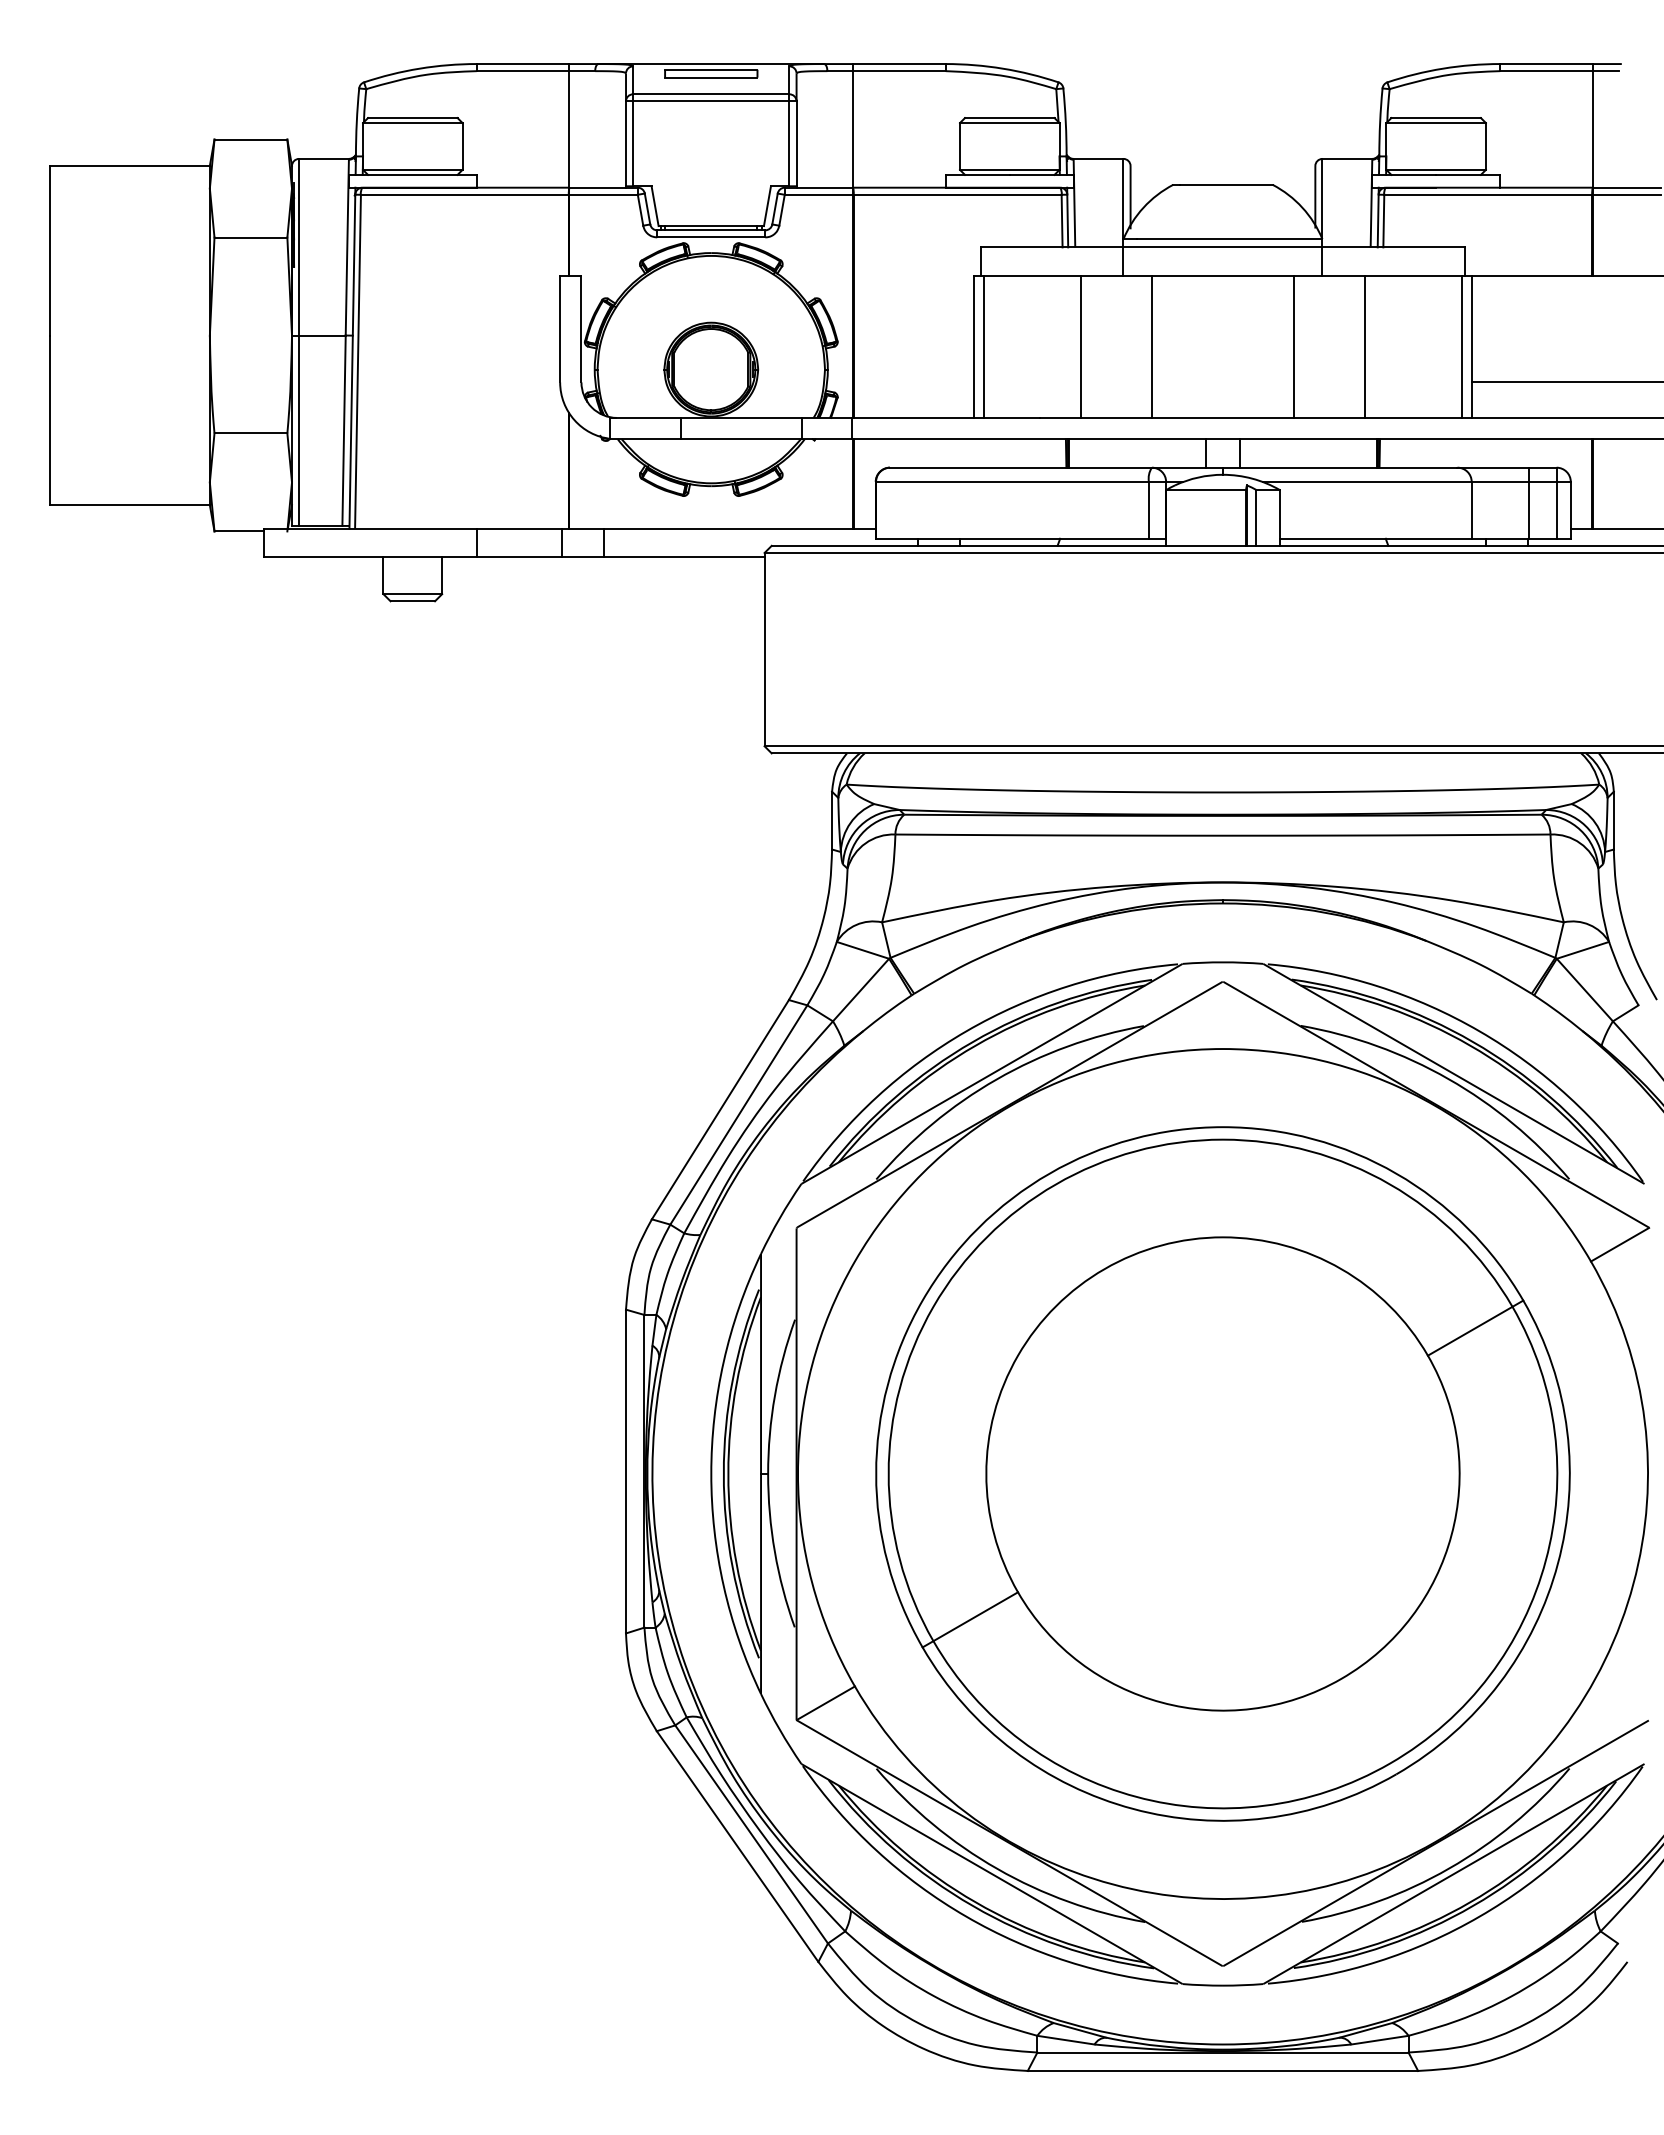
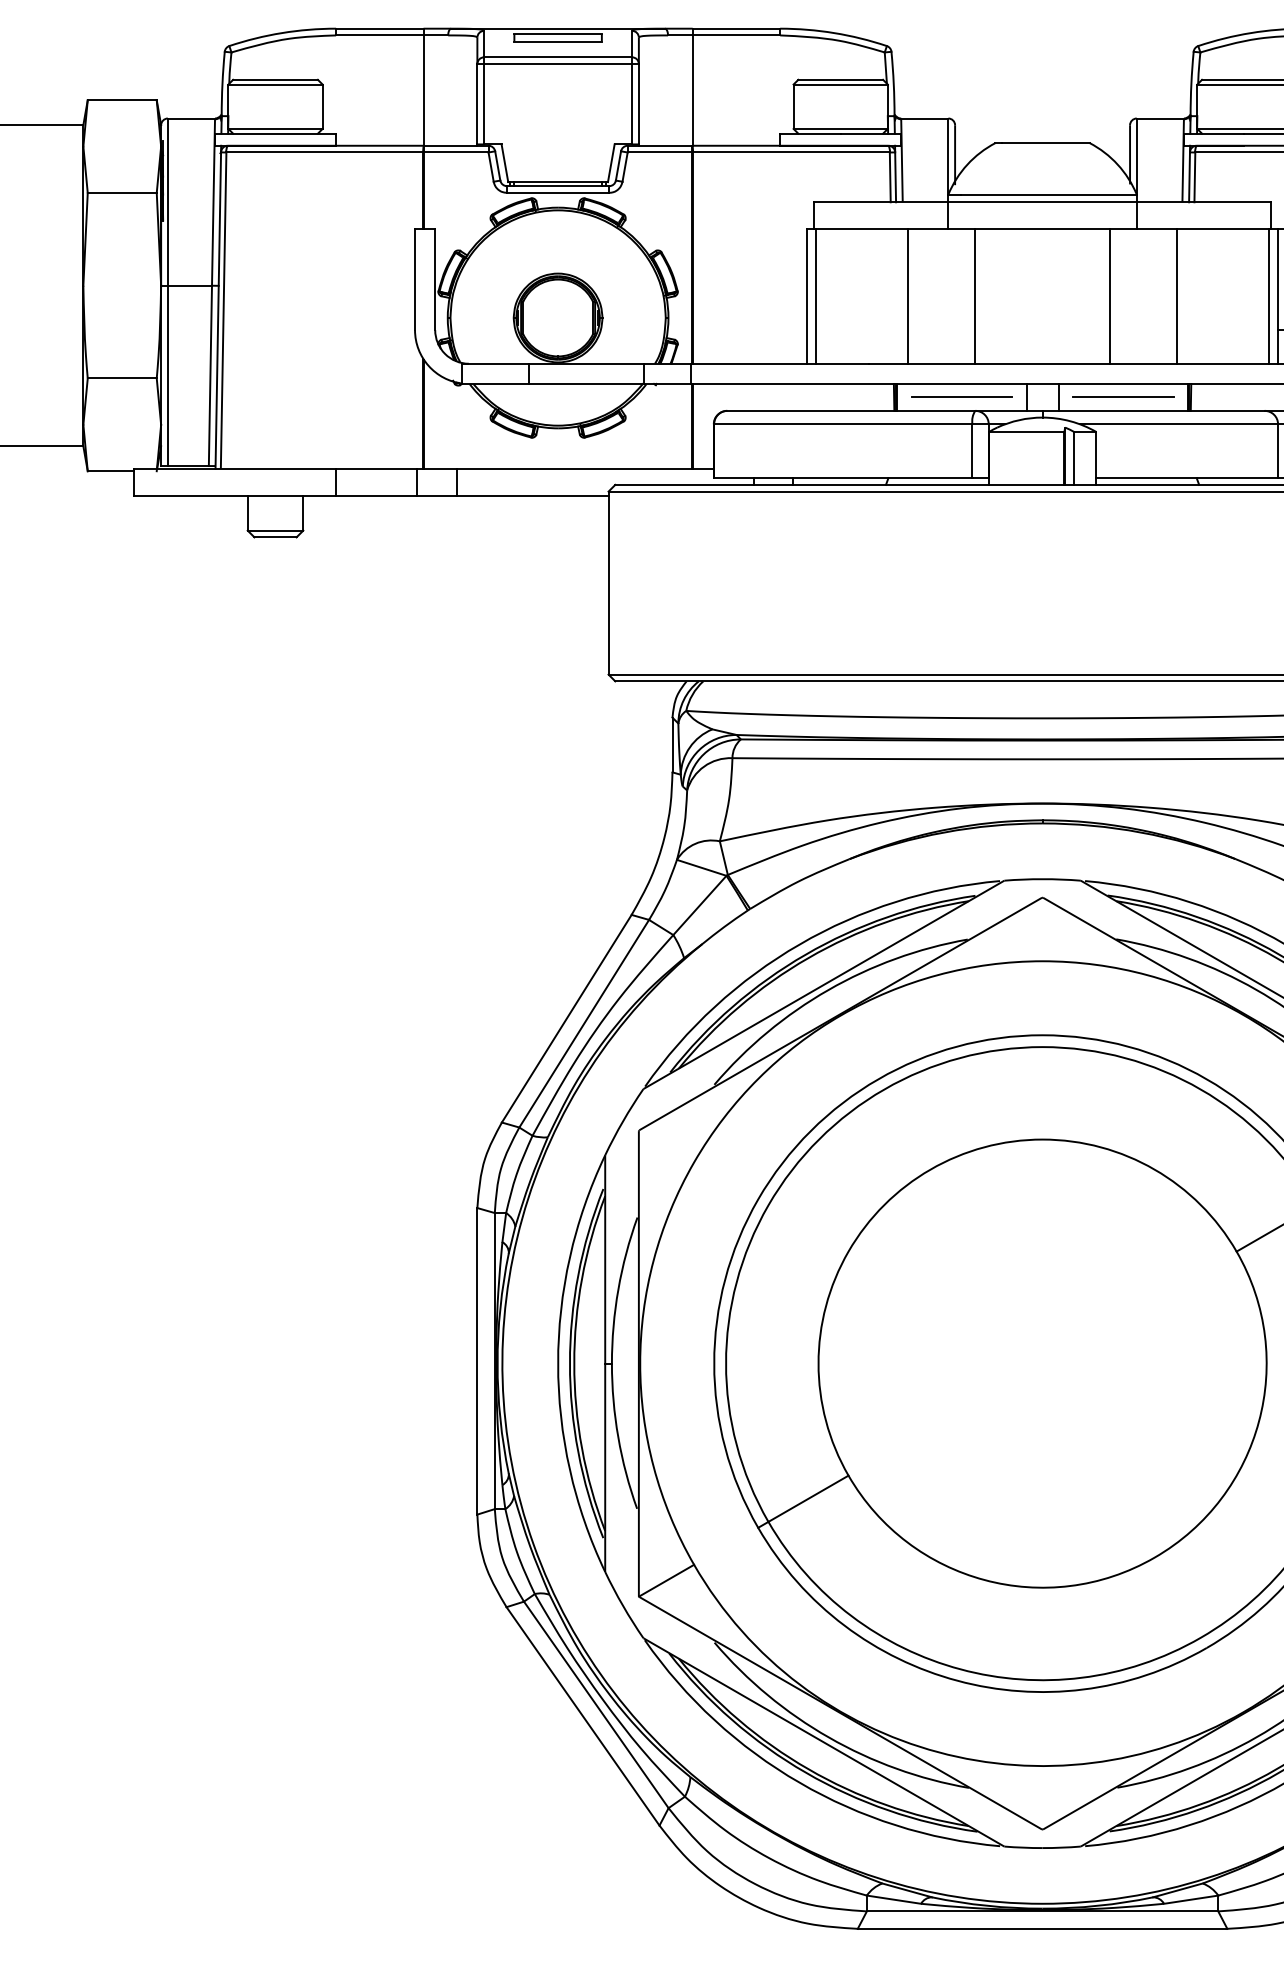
line: (1307, 452) -> (1122, 396), added
line: (1137, 453) -> (961, 397), added

